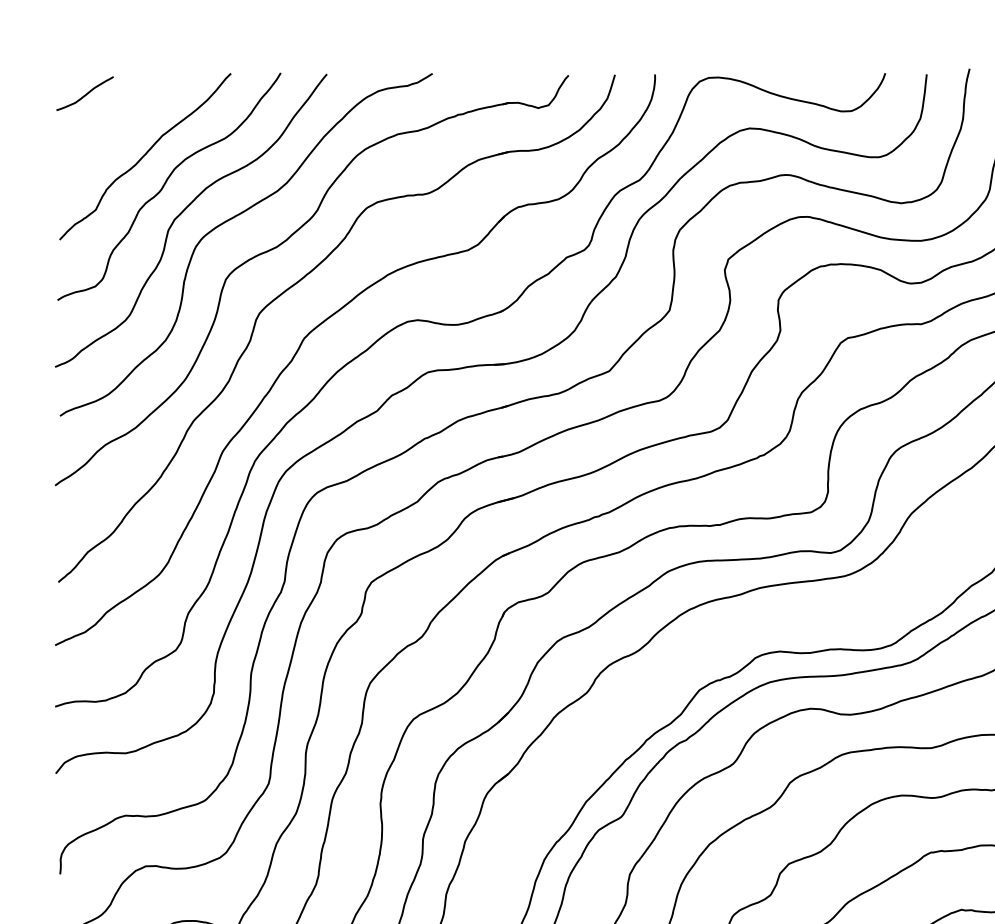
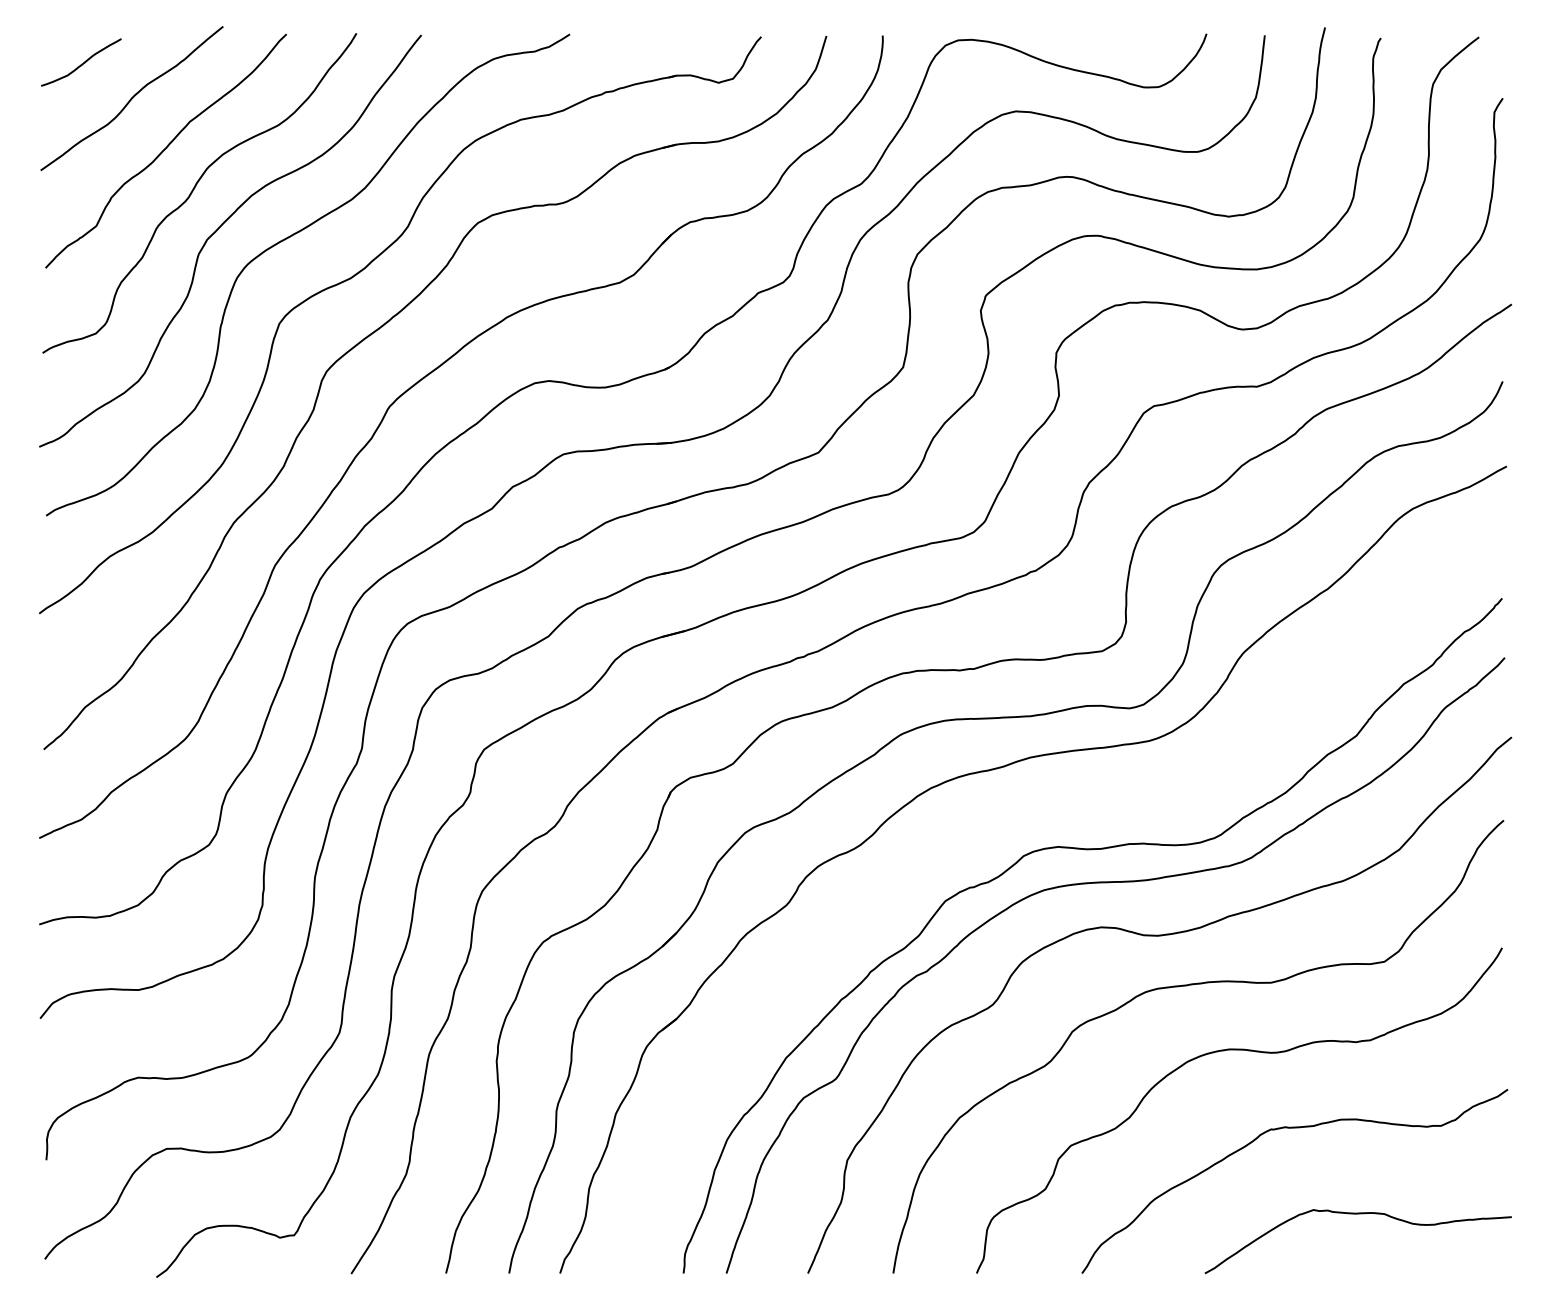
curve: (120, 119) -> (131, 98), added

